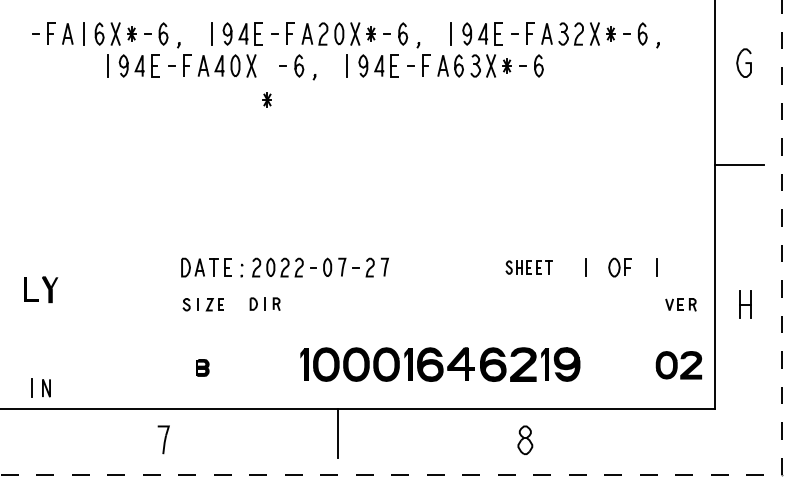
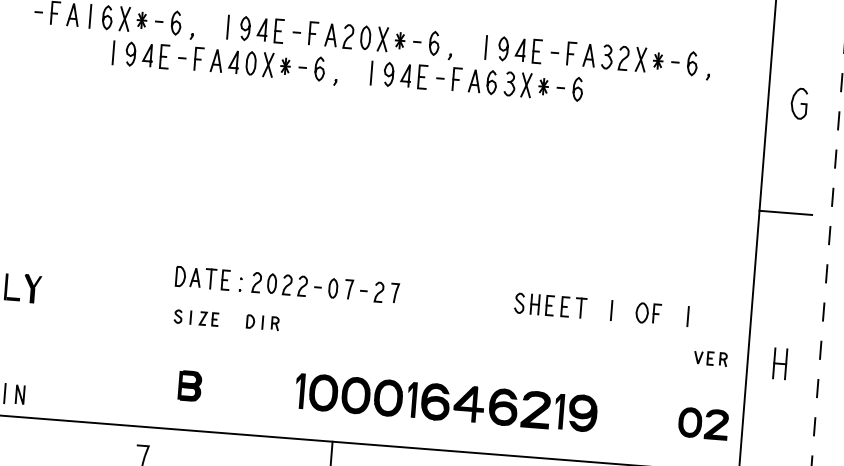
part: (266, 99) -> (284, 65), moved
part: (528, 267) -> (549, 305), size x1.43
part: (202, 367) -> (190, 385), size x1.67

